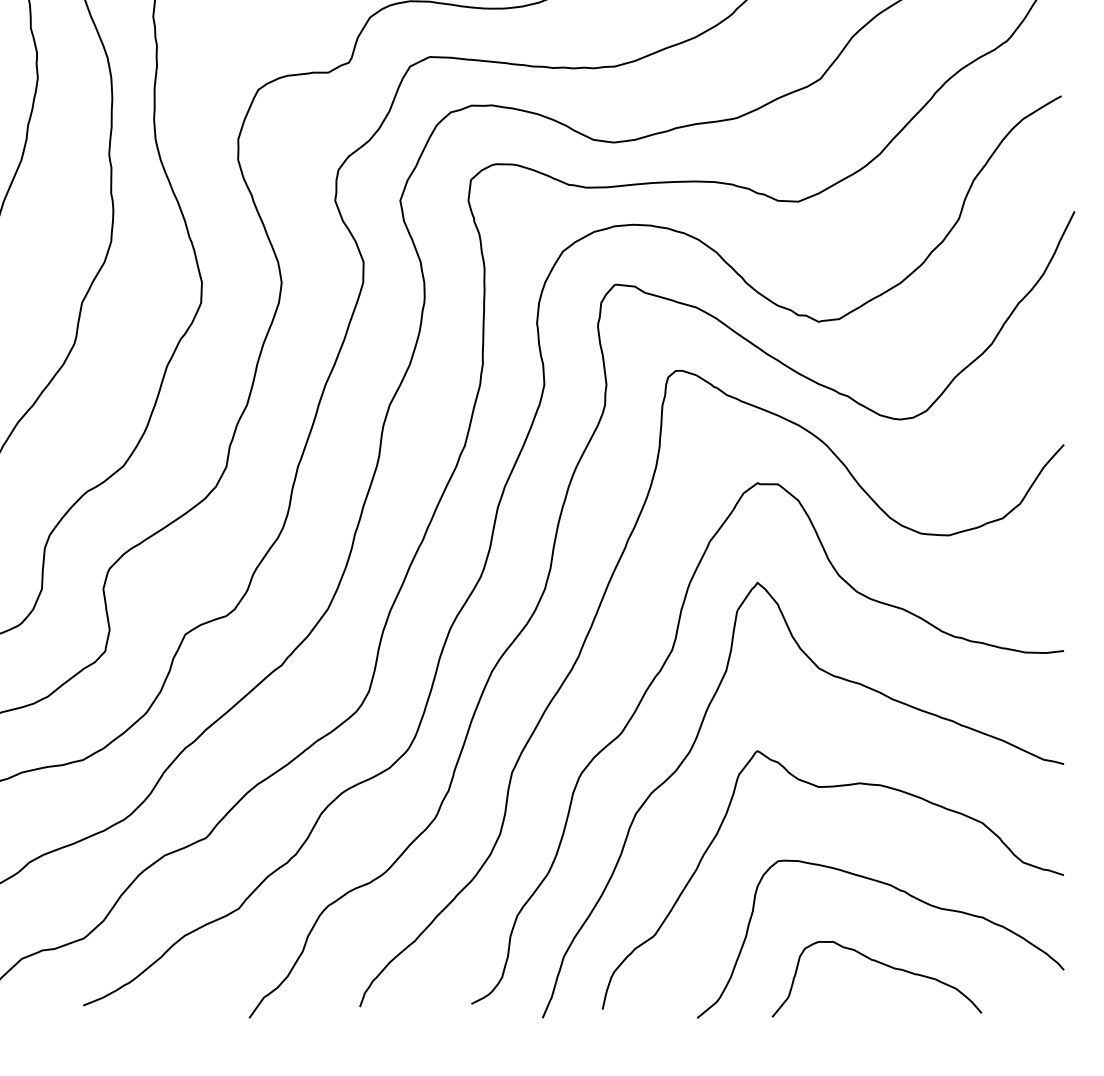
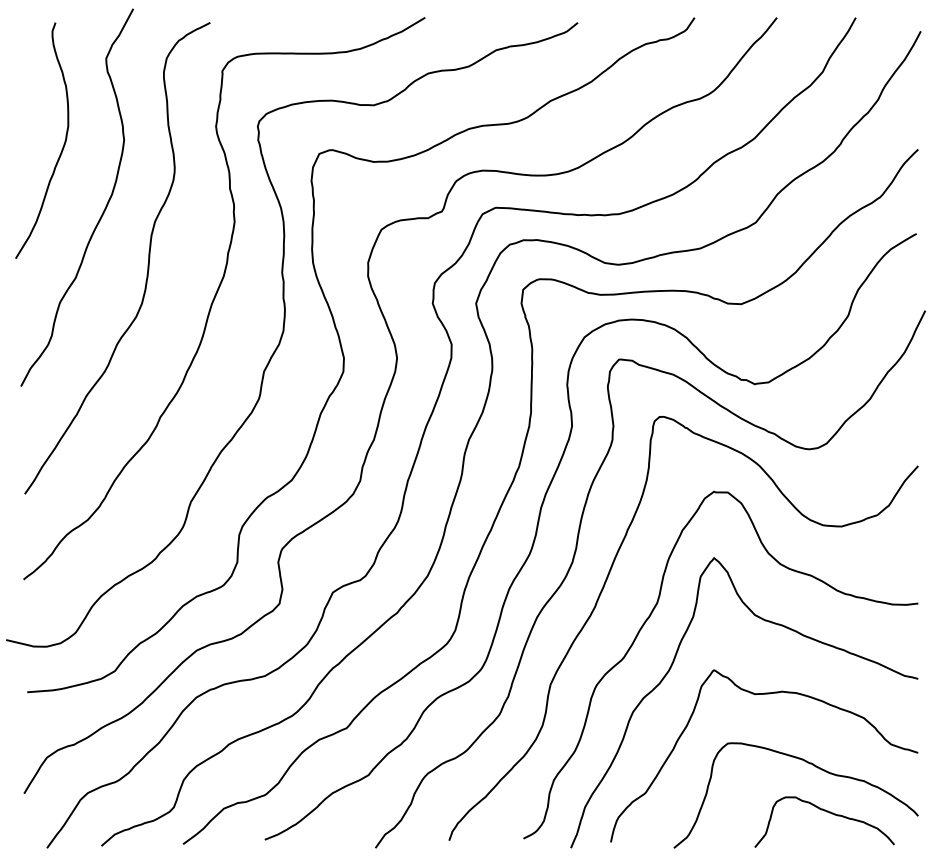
curve: (879, 964) -> (826, 812), moved

